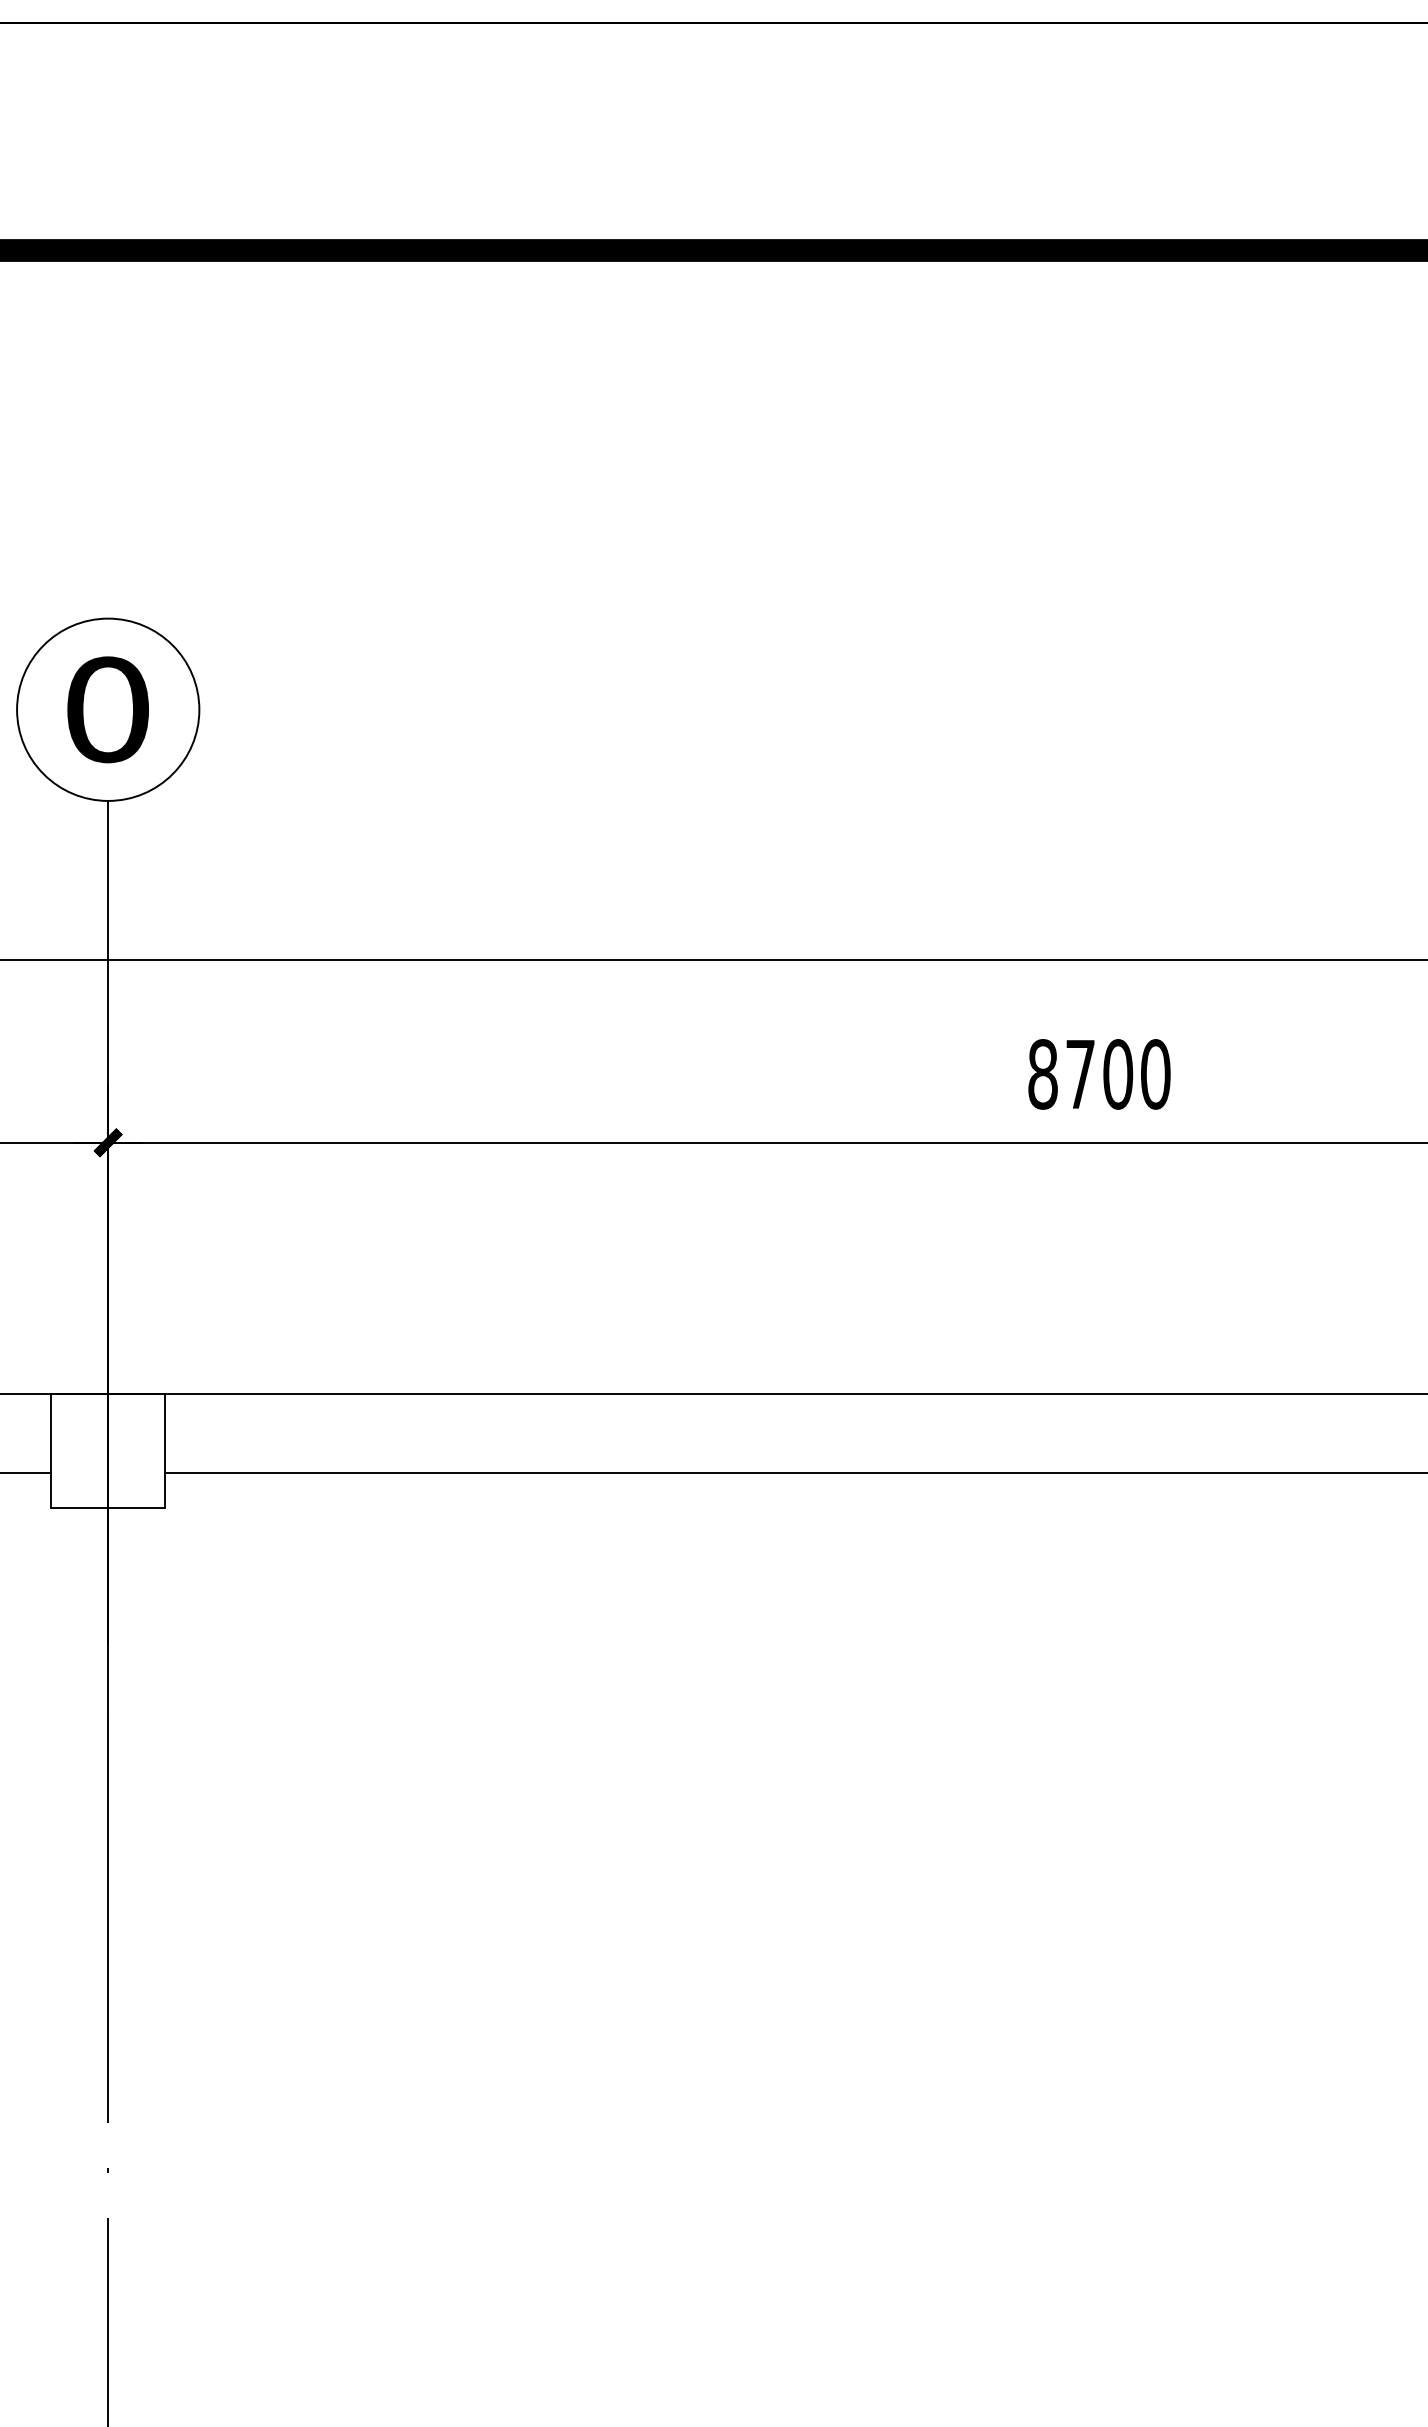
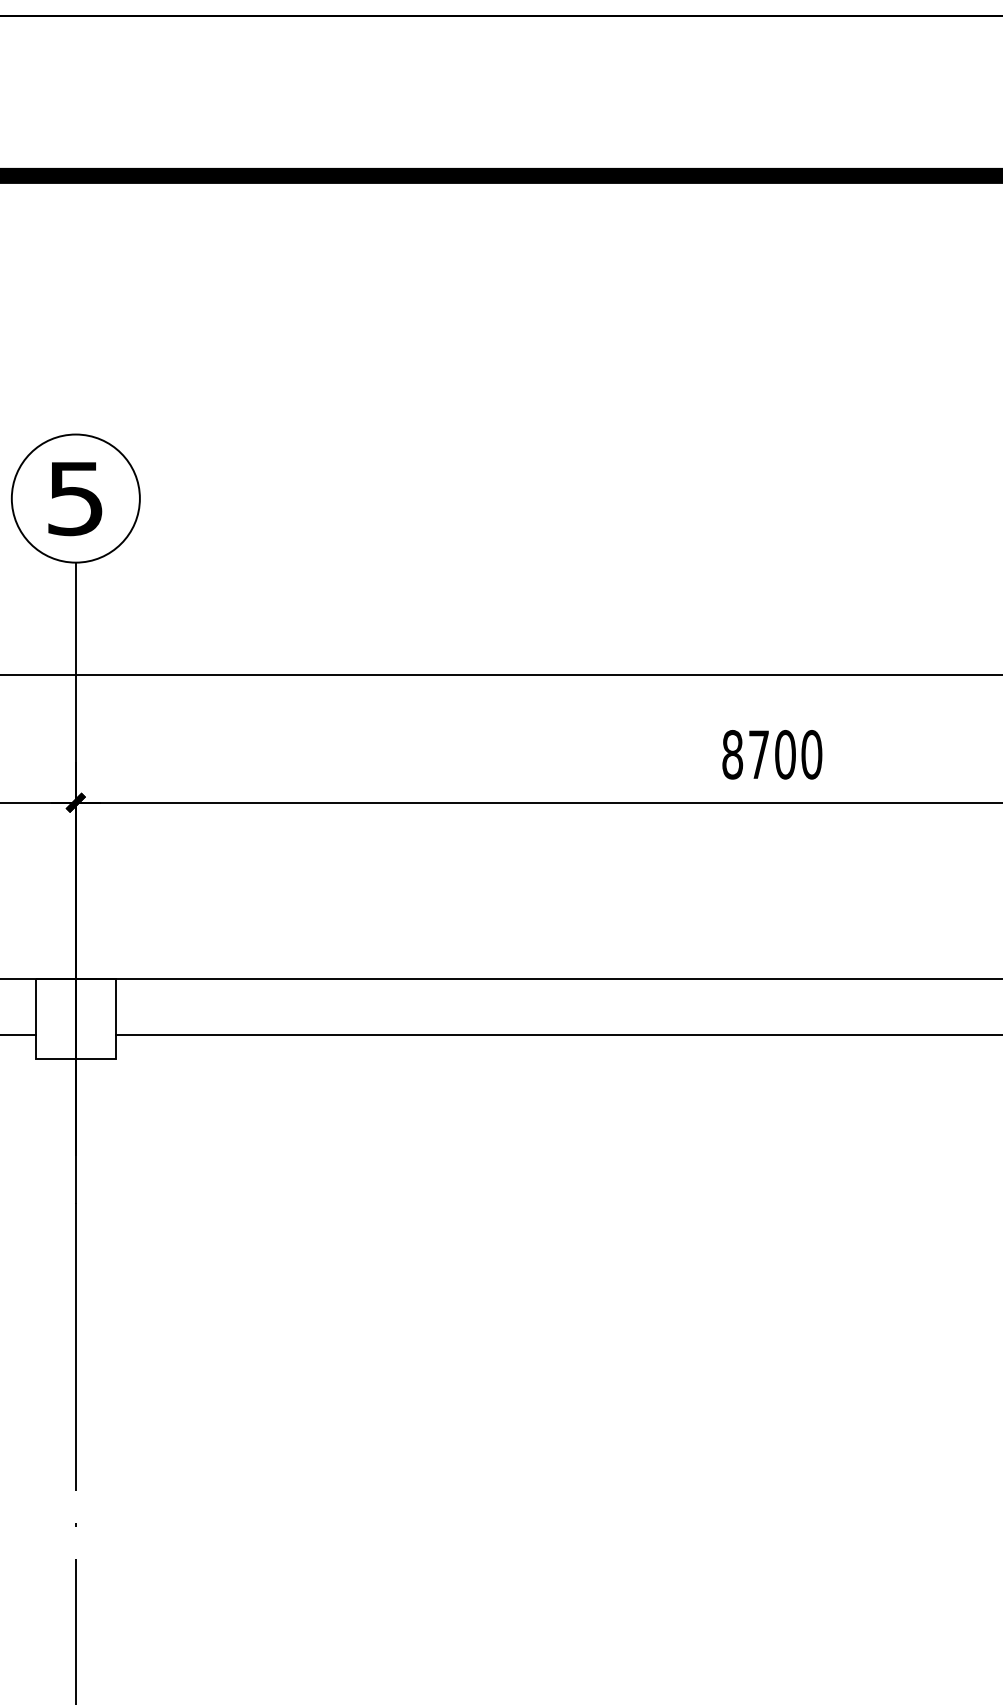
text: (107, 709) -> (75, 498), 0 -> 5

